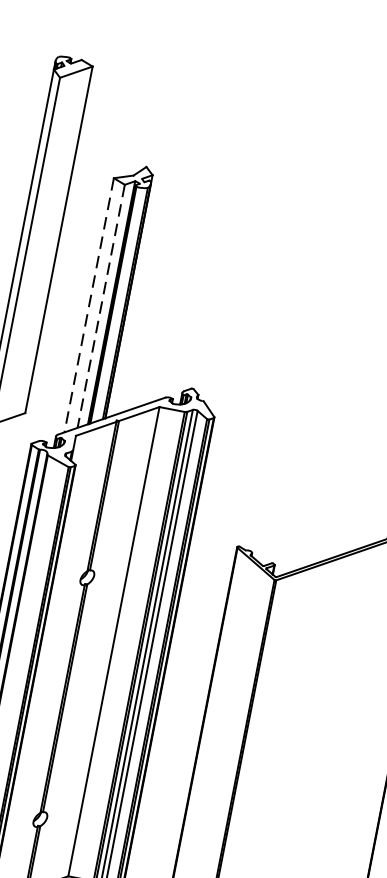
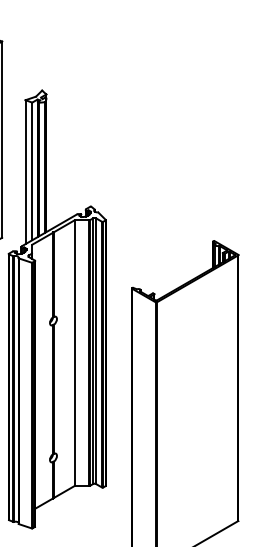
line: (88, 305) -> (25, 172), dashed -> solid
line: (101, 306) -> (32, 171), dashed -> solid

